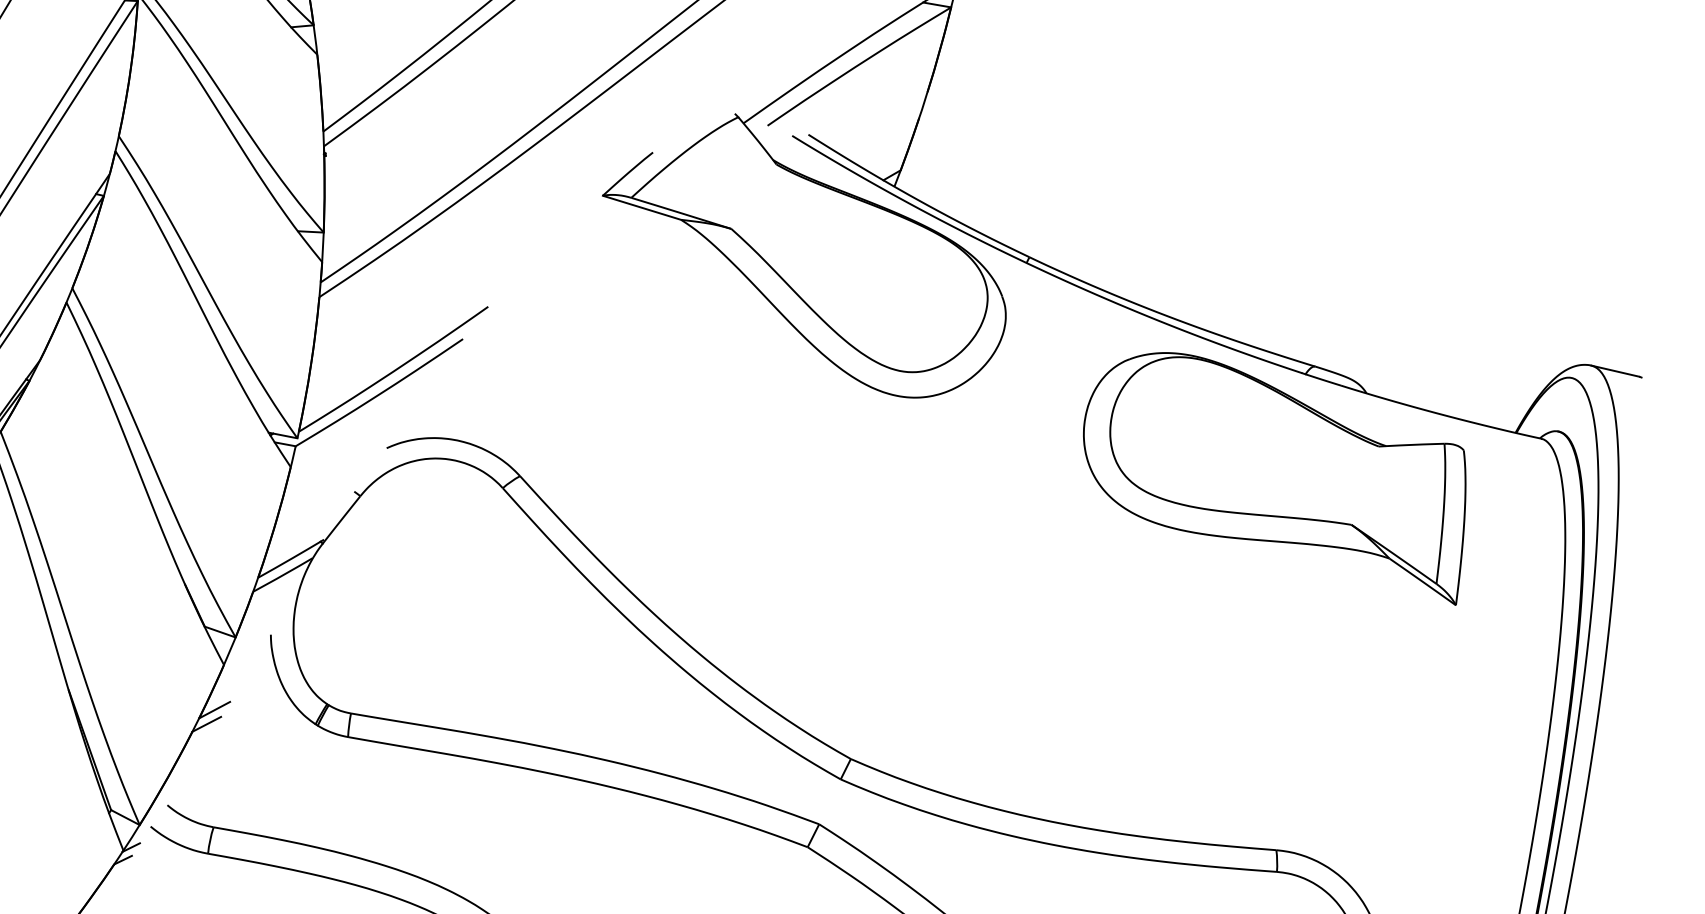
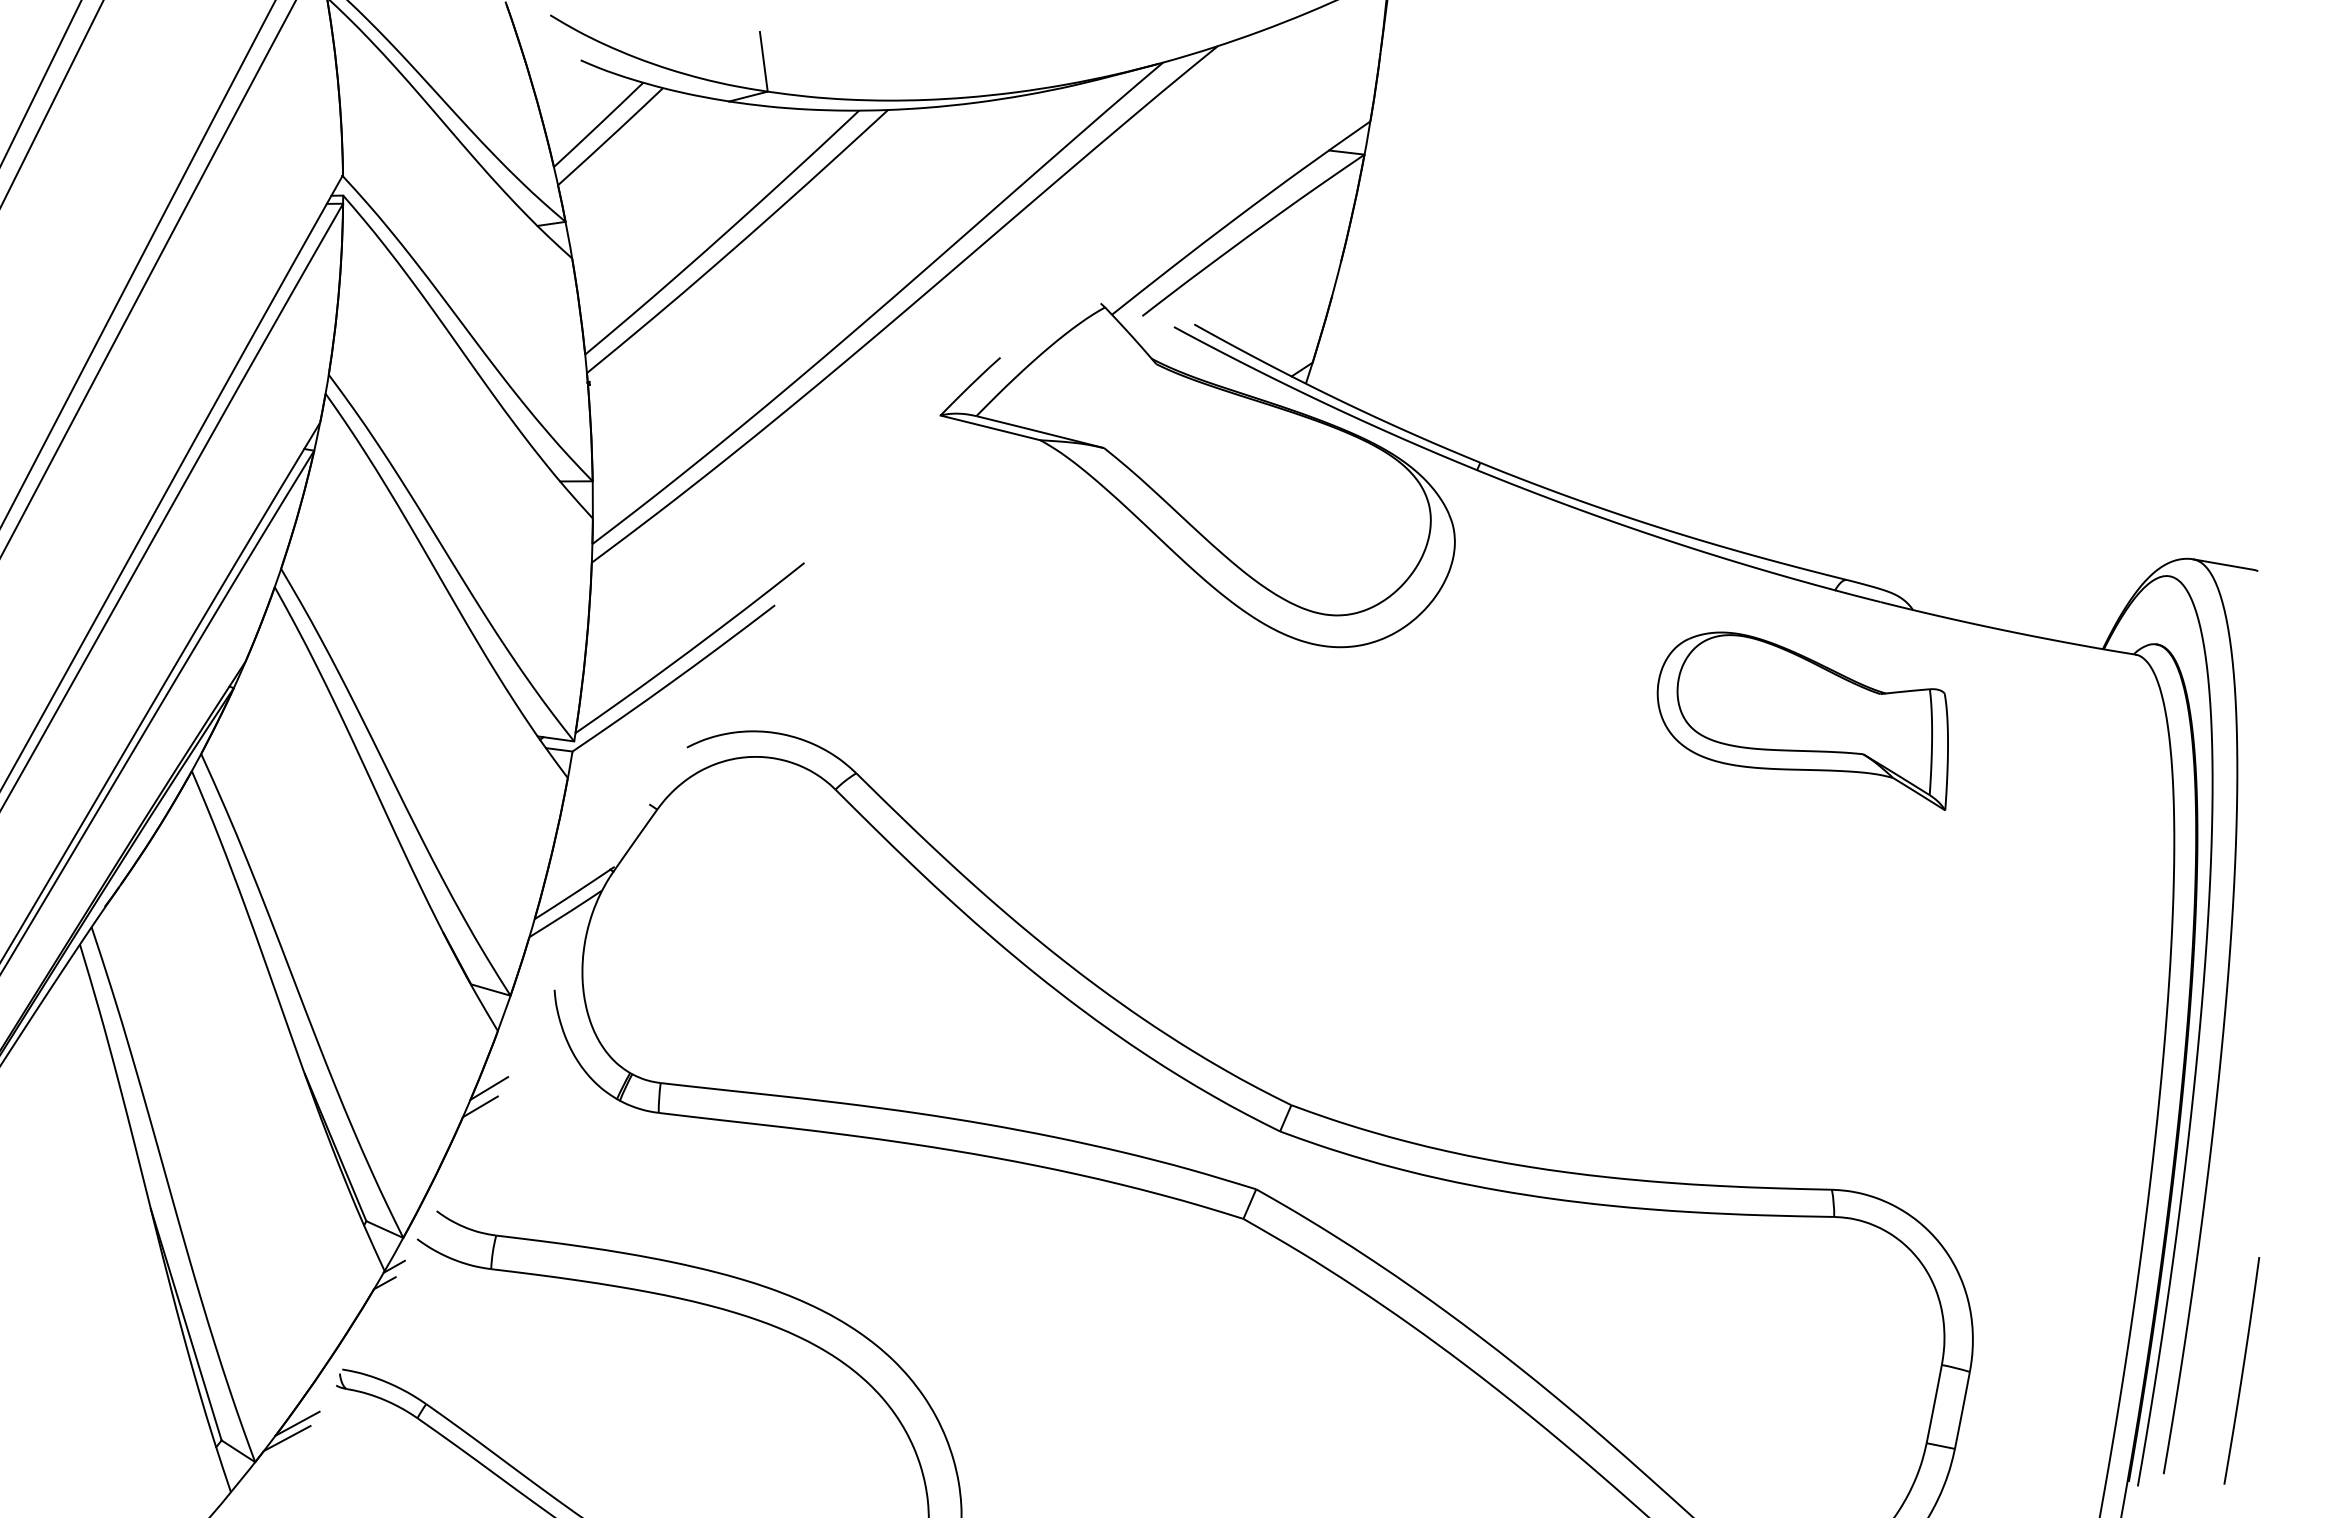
part: (1273, 477) -> (1802, 721), size x0.6

